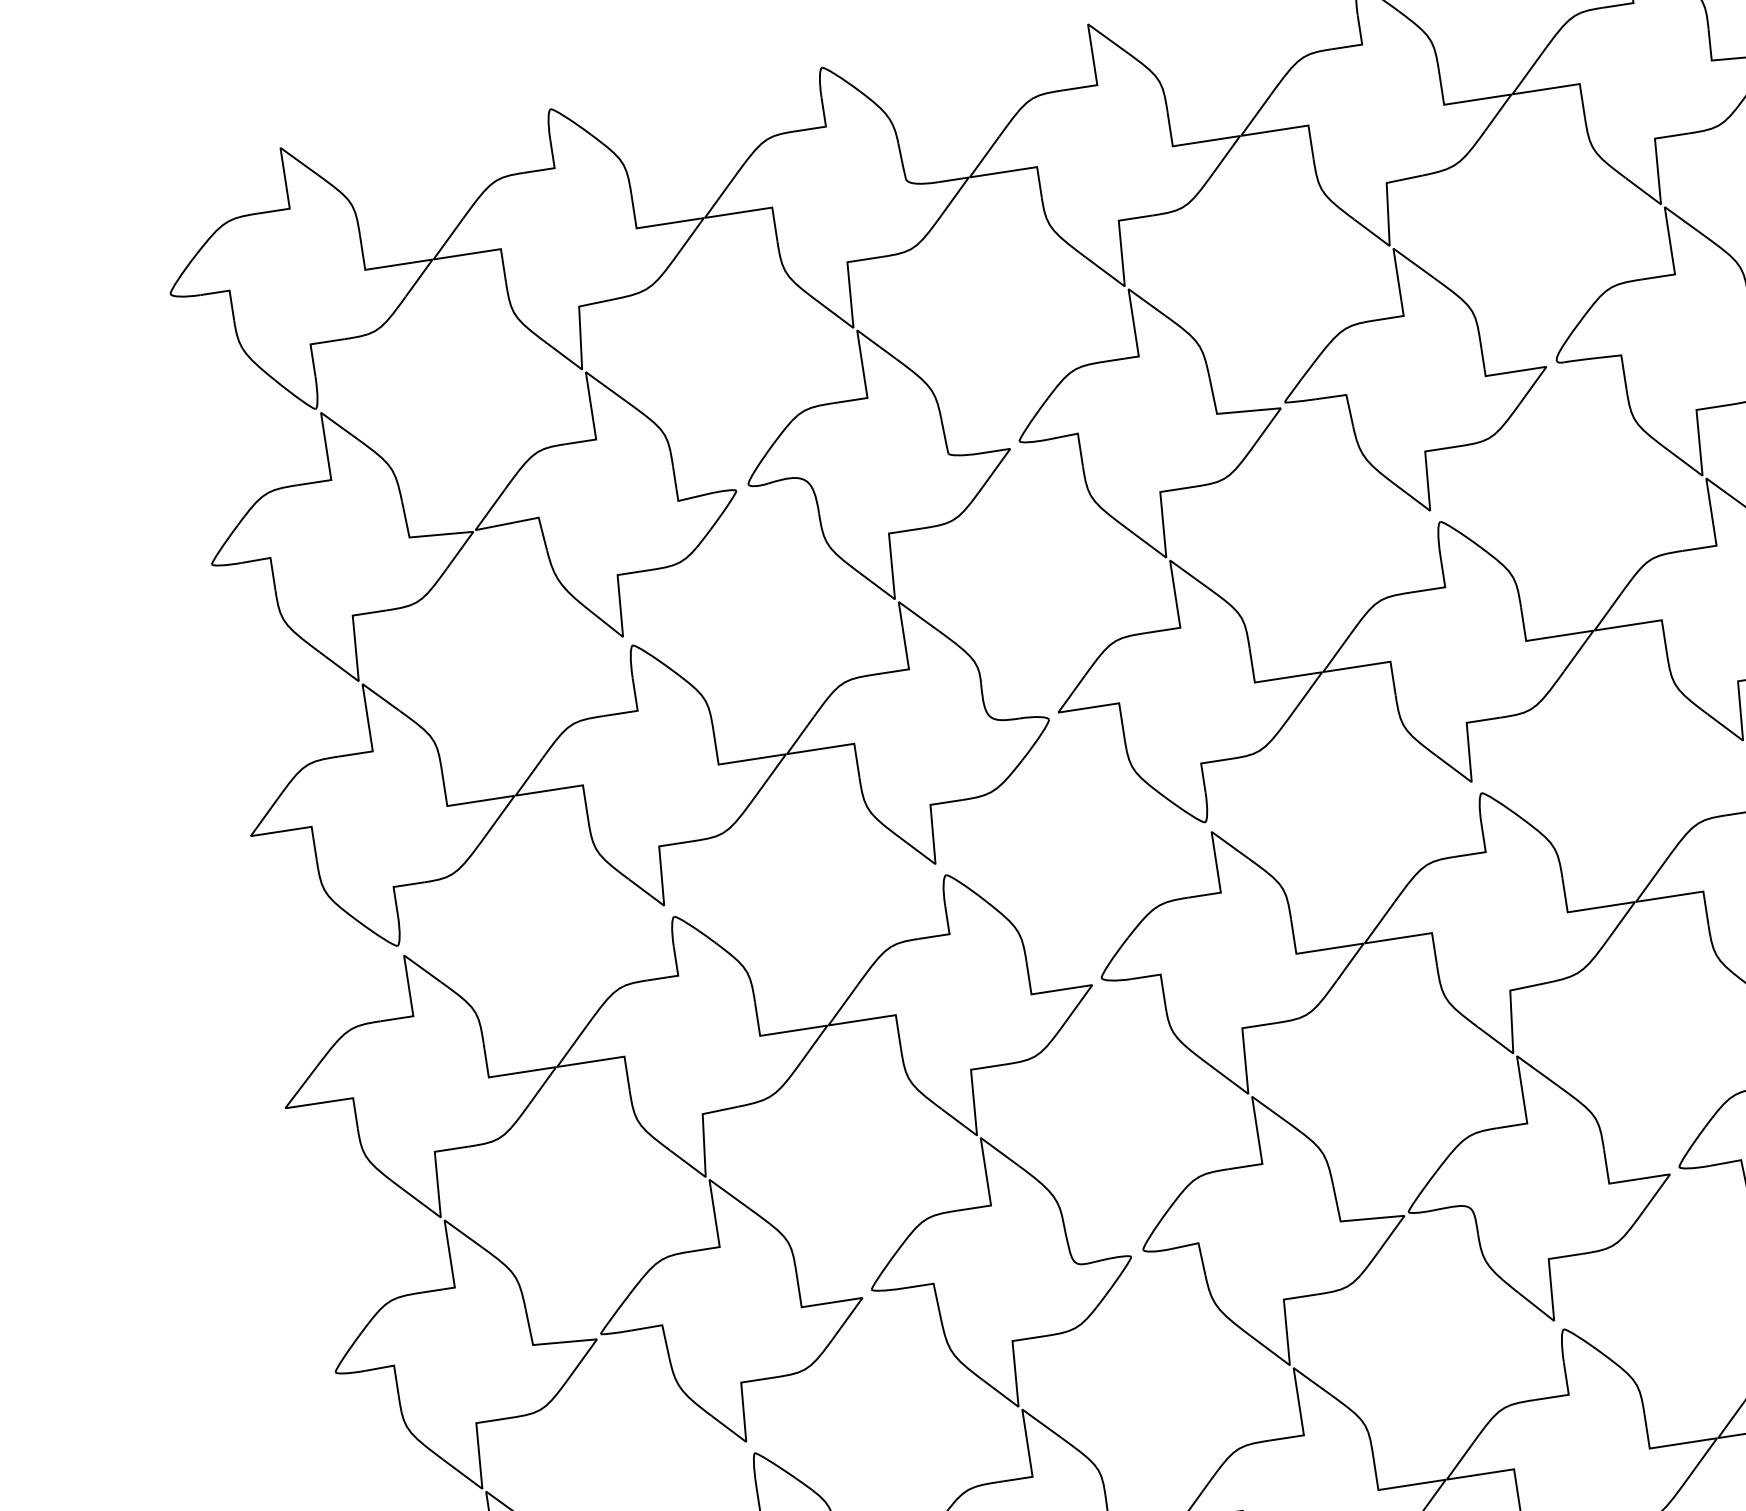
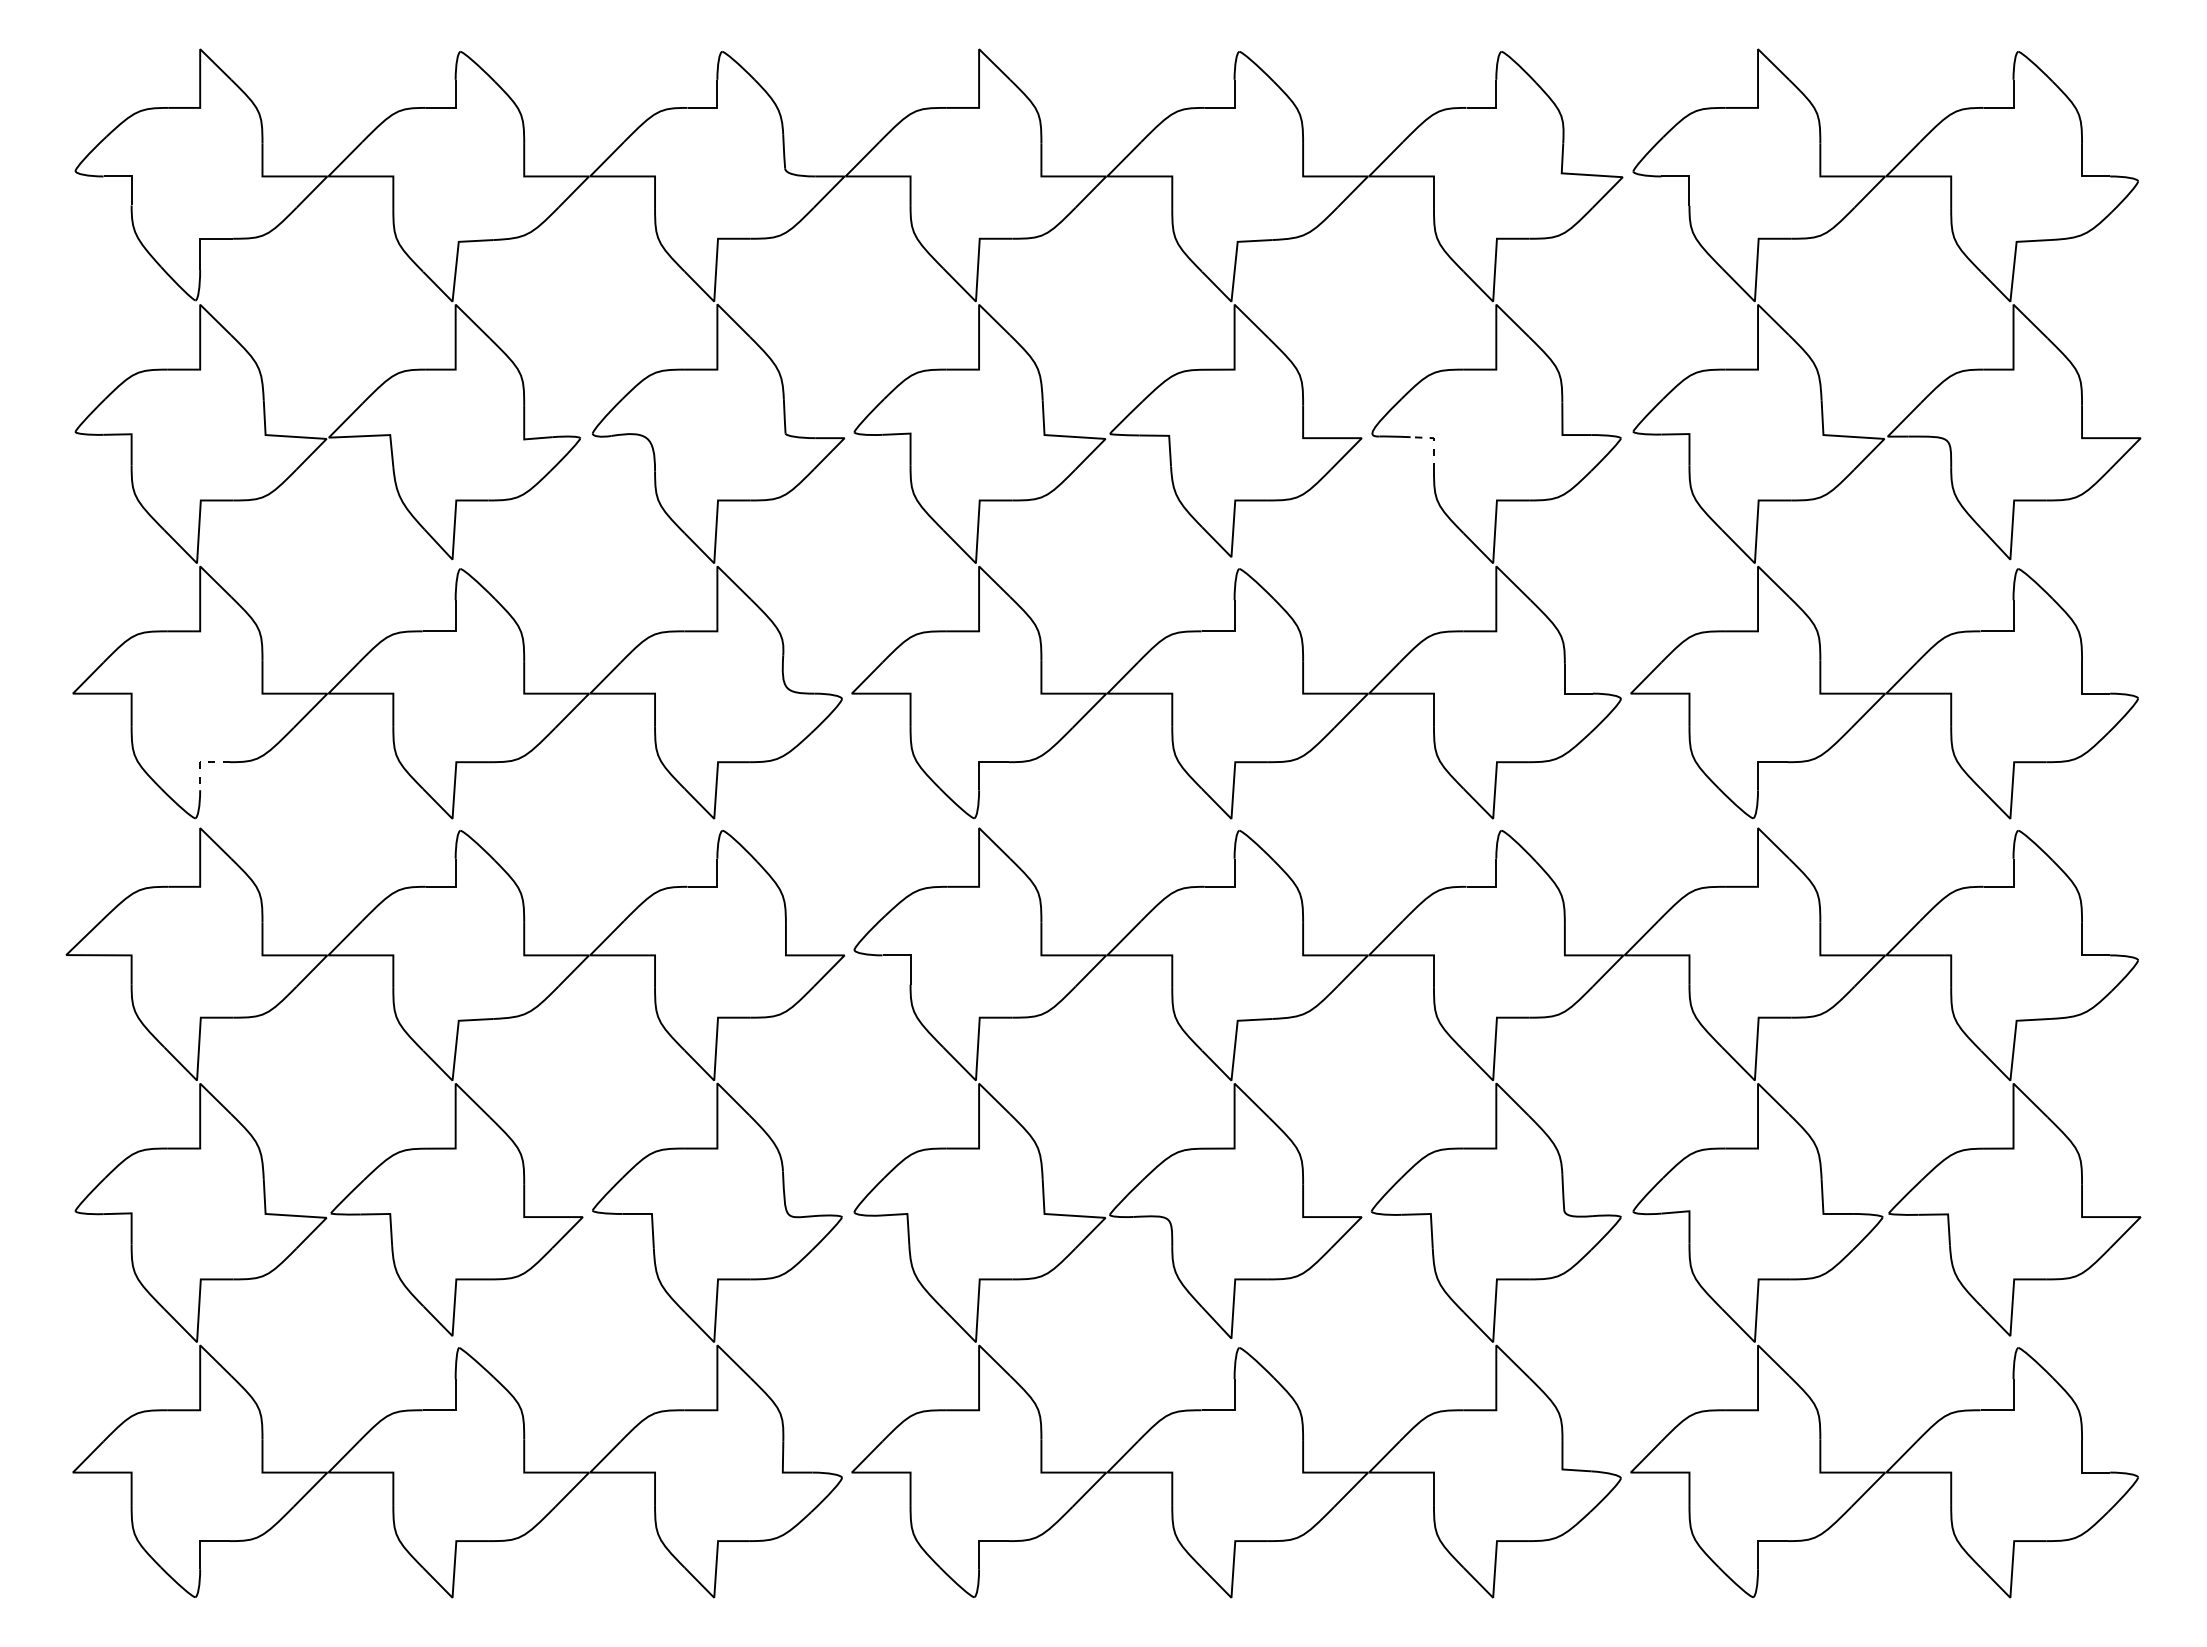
line: (1621, 359) -> (1433, 442), solid -> dashed
line: (393, 887) -> (200, 762), solid -> dashed

